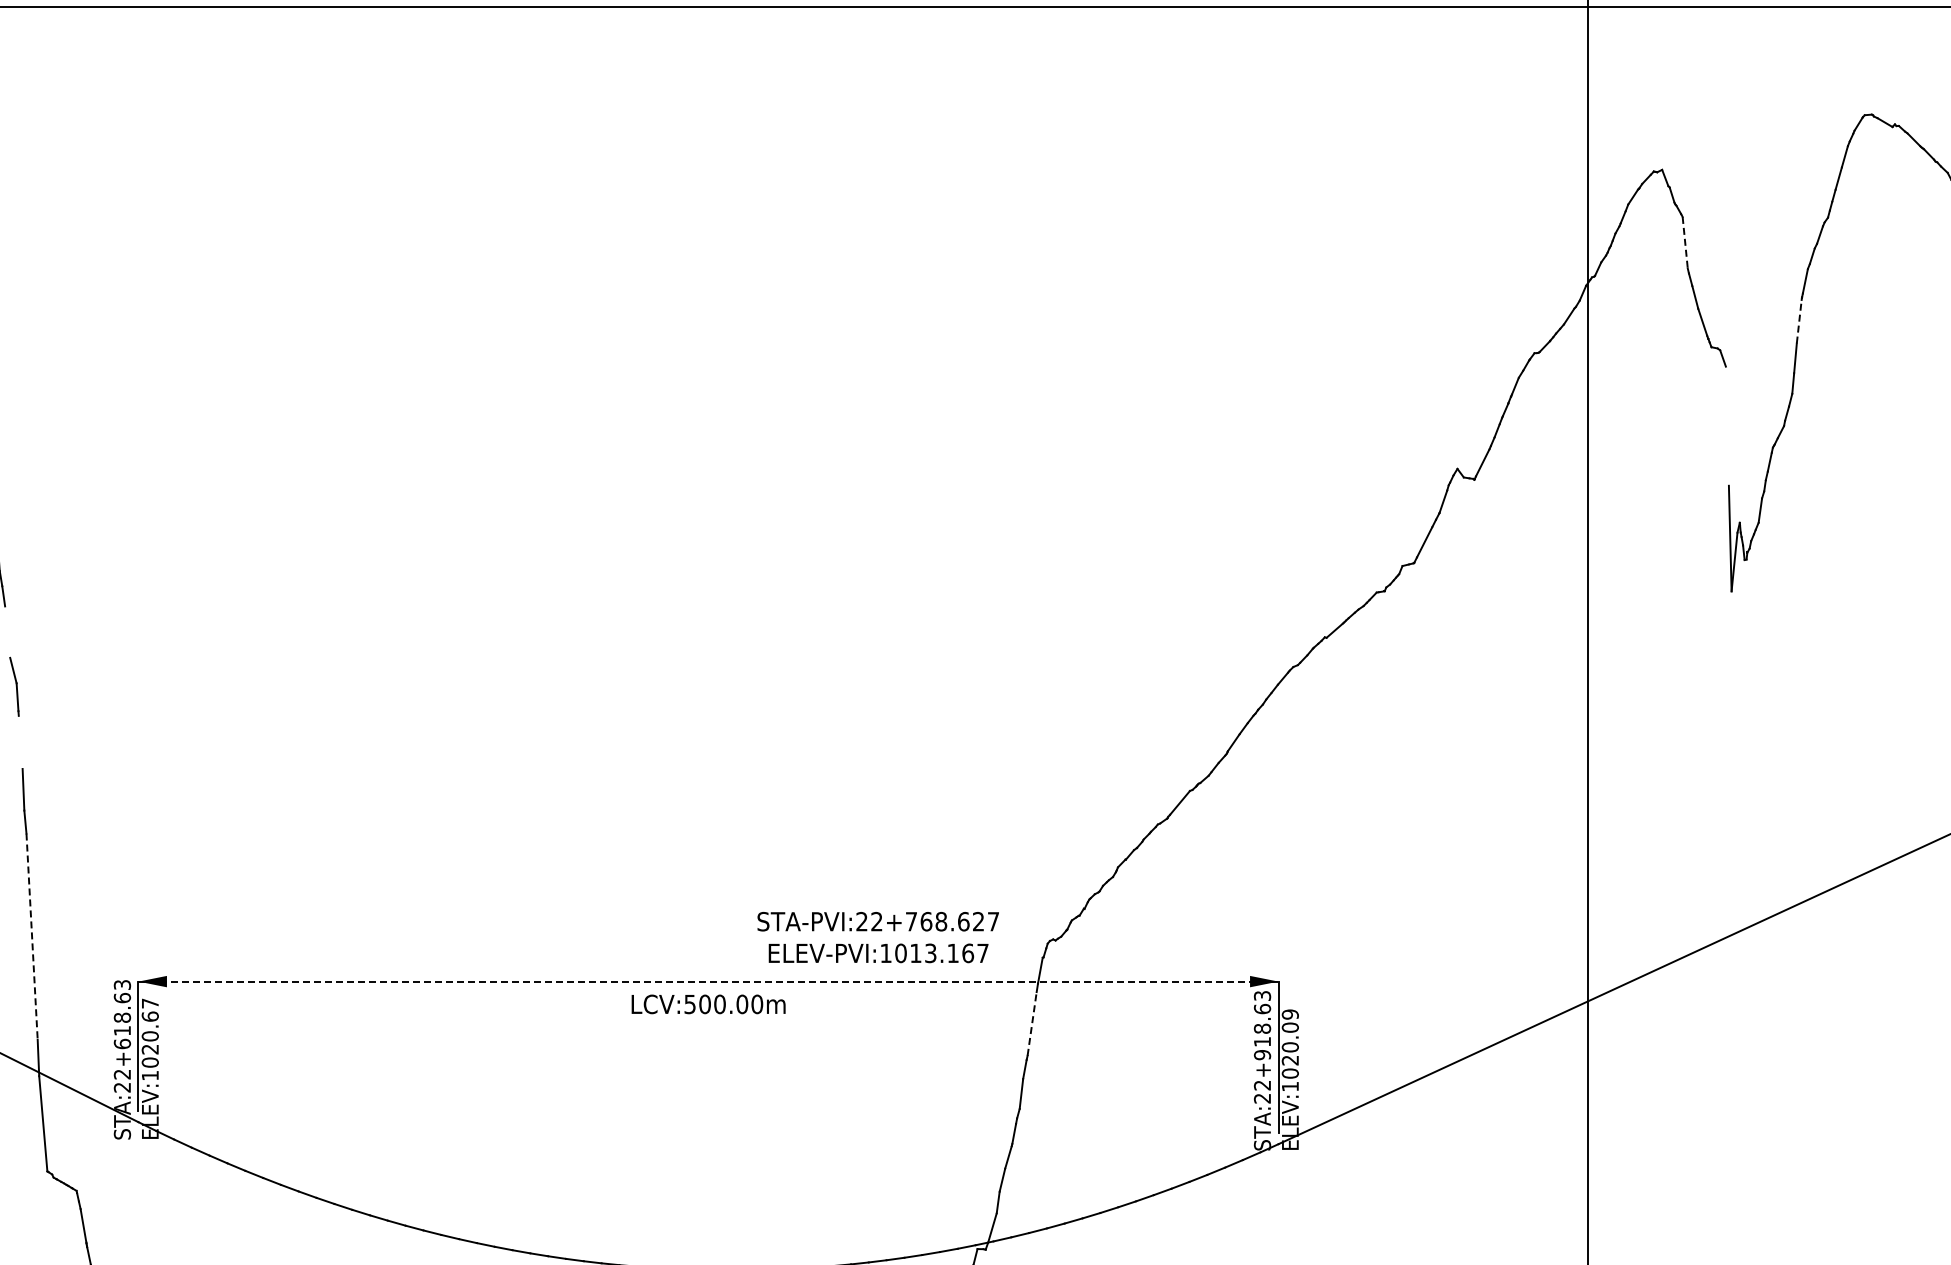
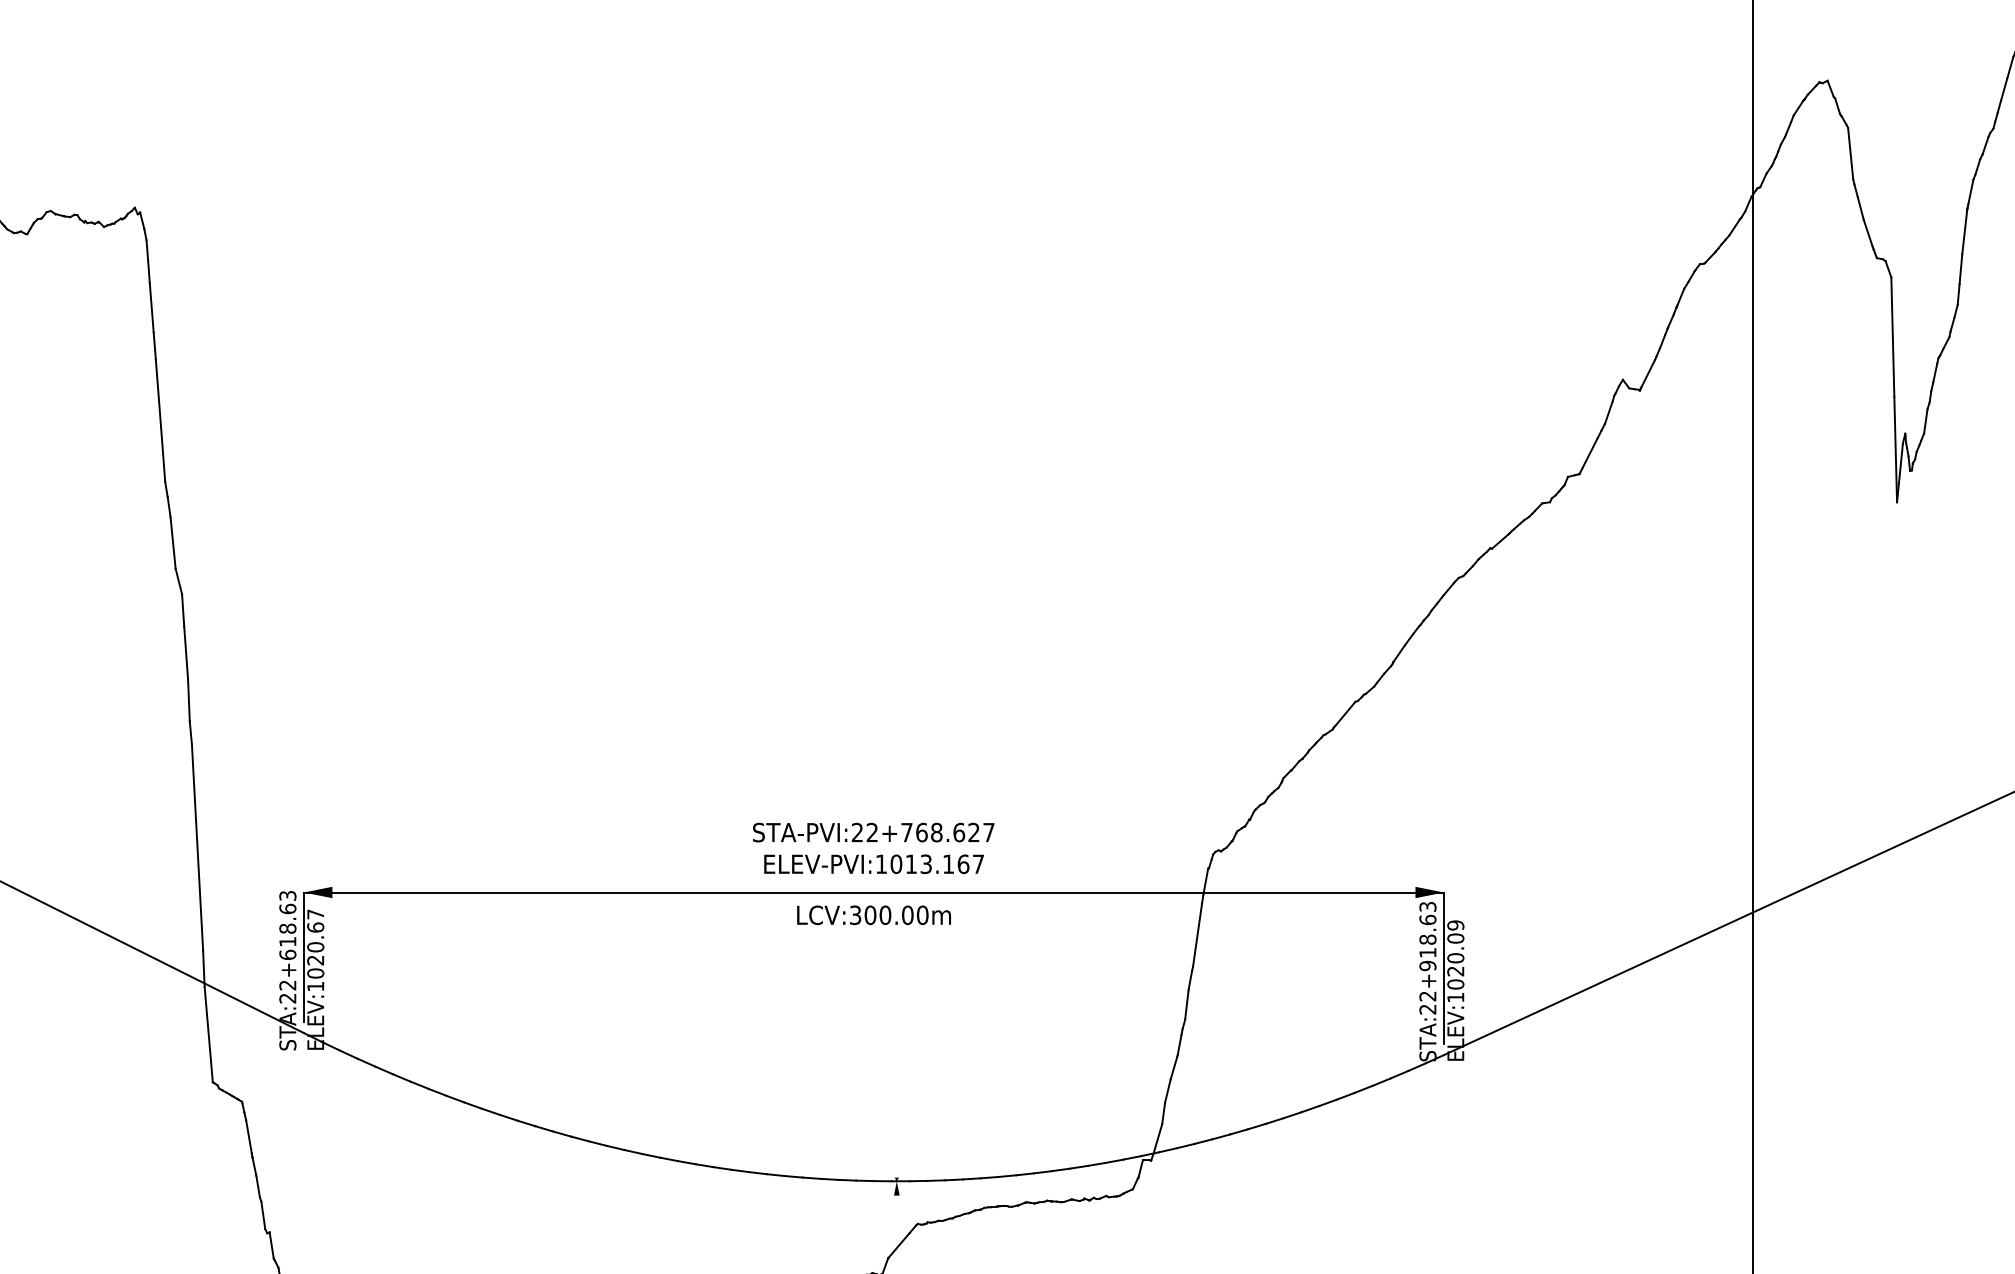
line: (1685, 242) -> (1850, 153), dashed -> solid
line: (1799, 321) -> (1964, 232), dashed -> solid
line: (1727, 425) -> (1892, 336), added
line: (7, 631) -> (172, 542), added
line: (21, 741) -> (186, 652), added
line: (32, 937) -> (197, 848), dashed -> solid
text: (878, 937) -> (873, 848), moved
line: (709, 981) -> (874, 892), dashed -> solid
text: (690, 1003) -> (855, 914), LCV:500.00m -> LCV:300.00m
line: (1032, 1023) -> (1197, 934), dashed -> solid

